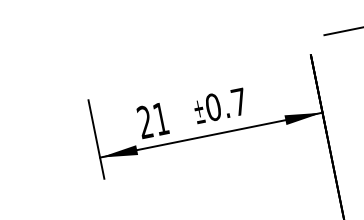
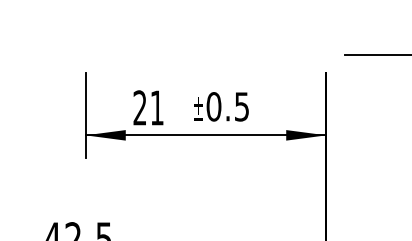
text: (238, 101) -> (241, 106), 0.7 -> 0.5

